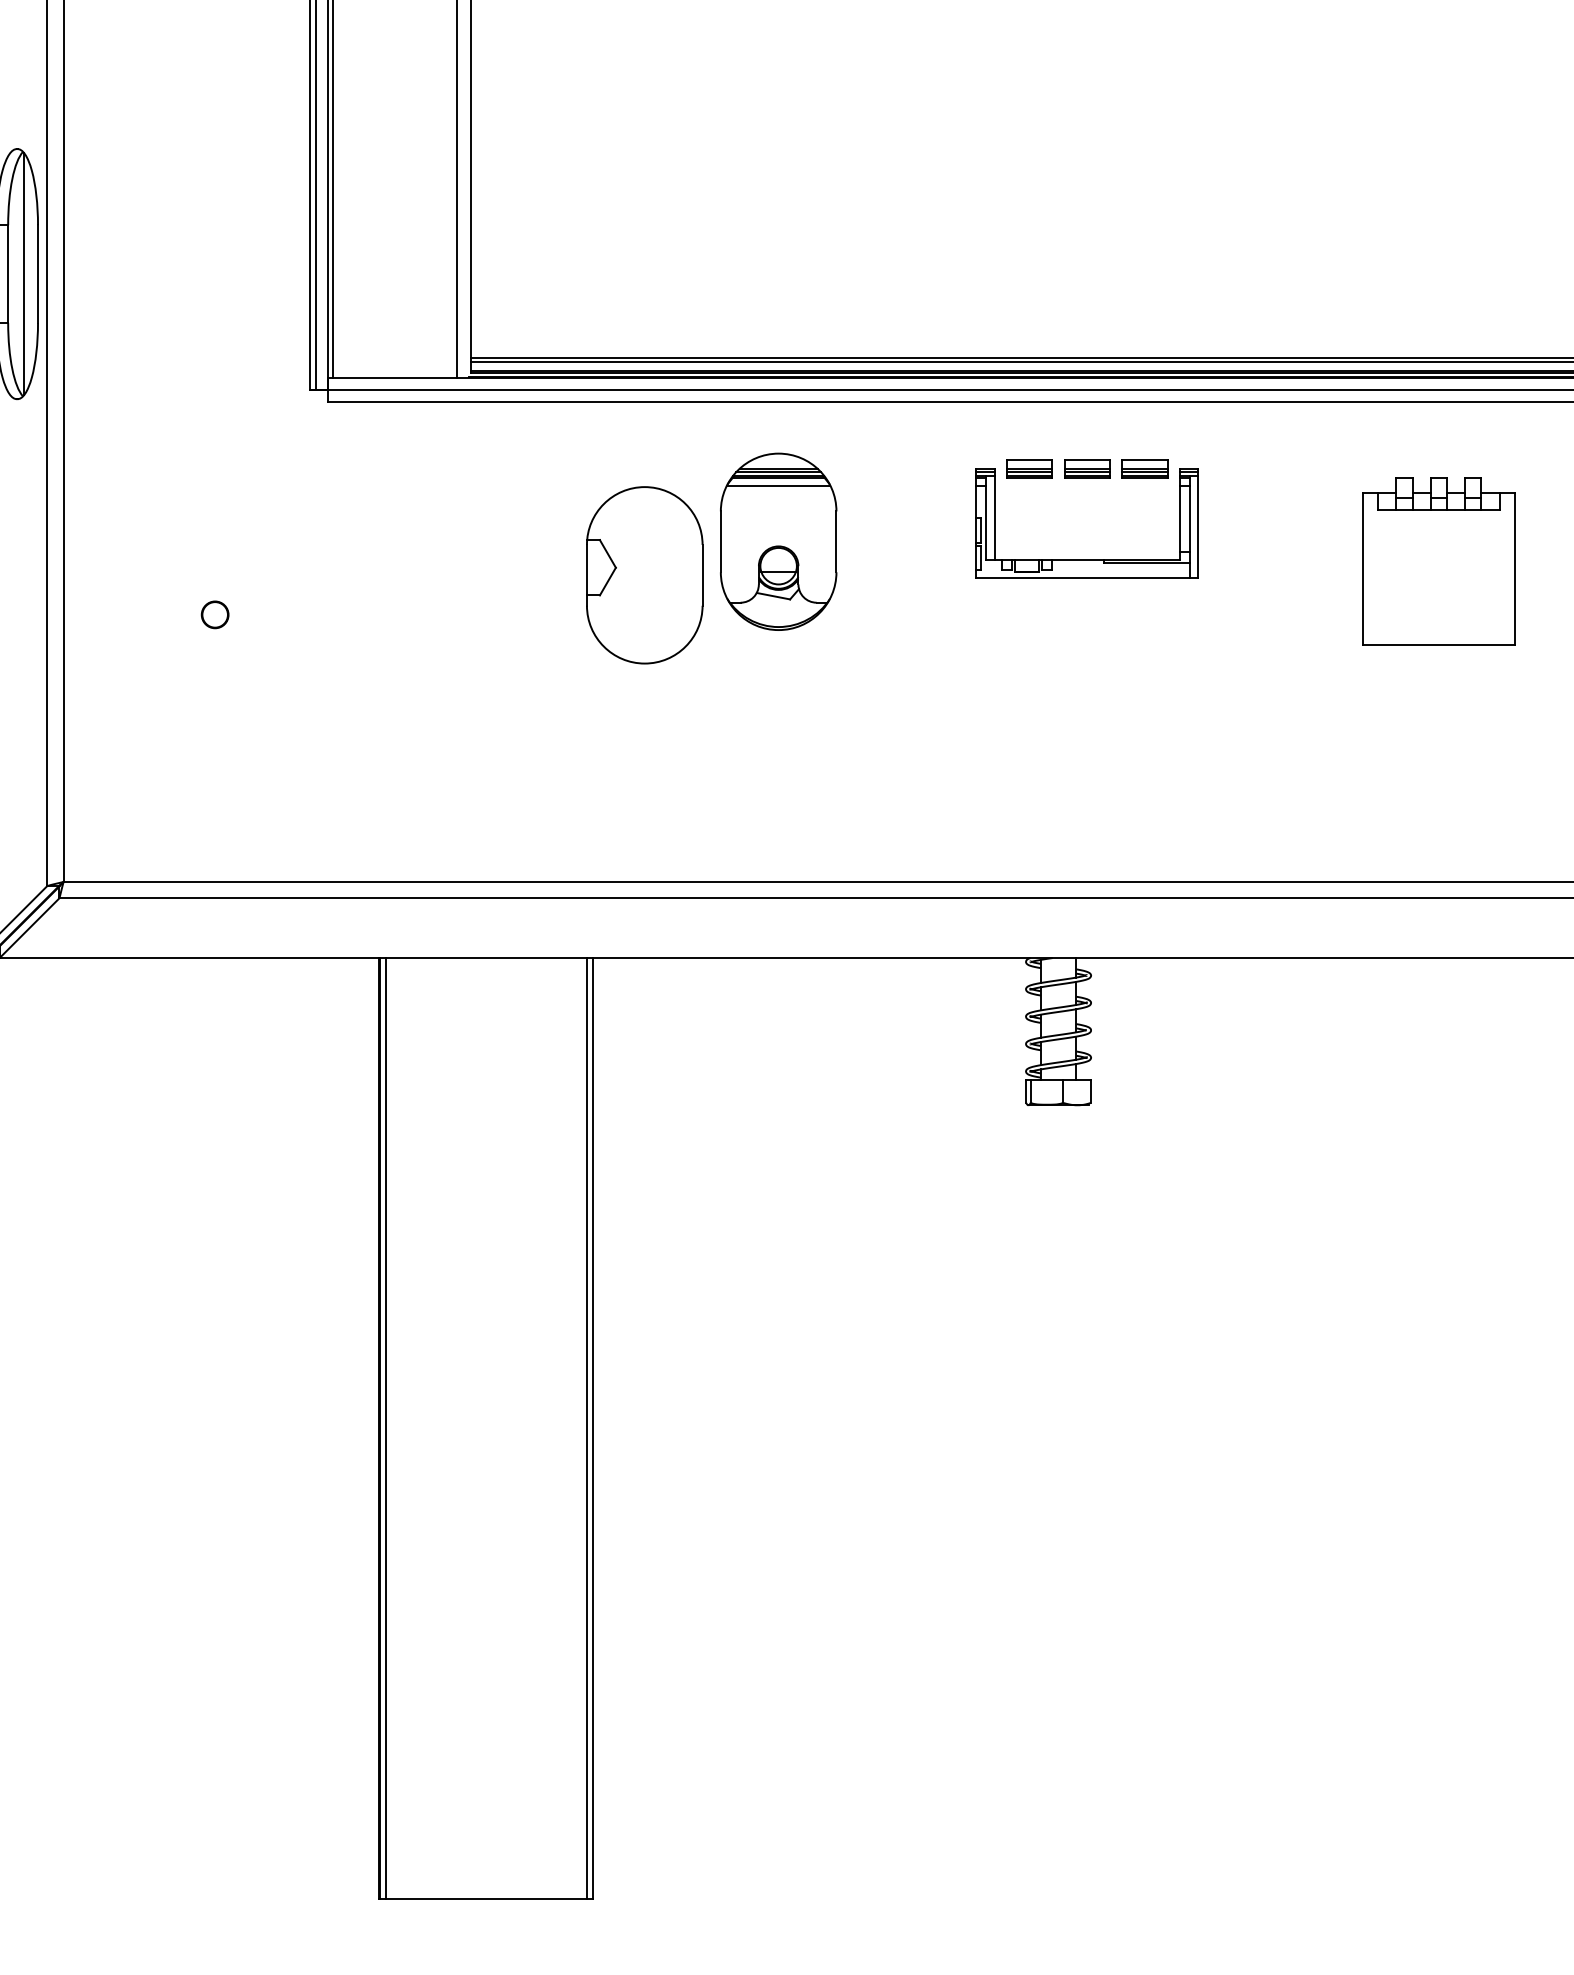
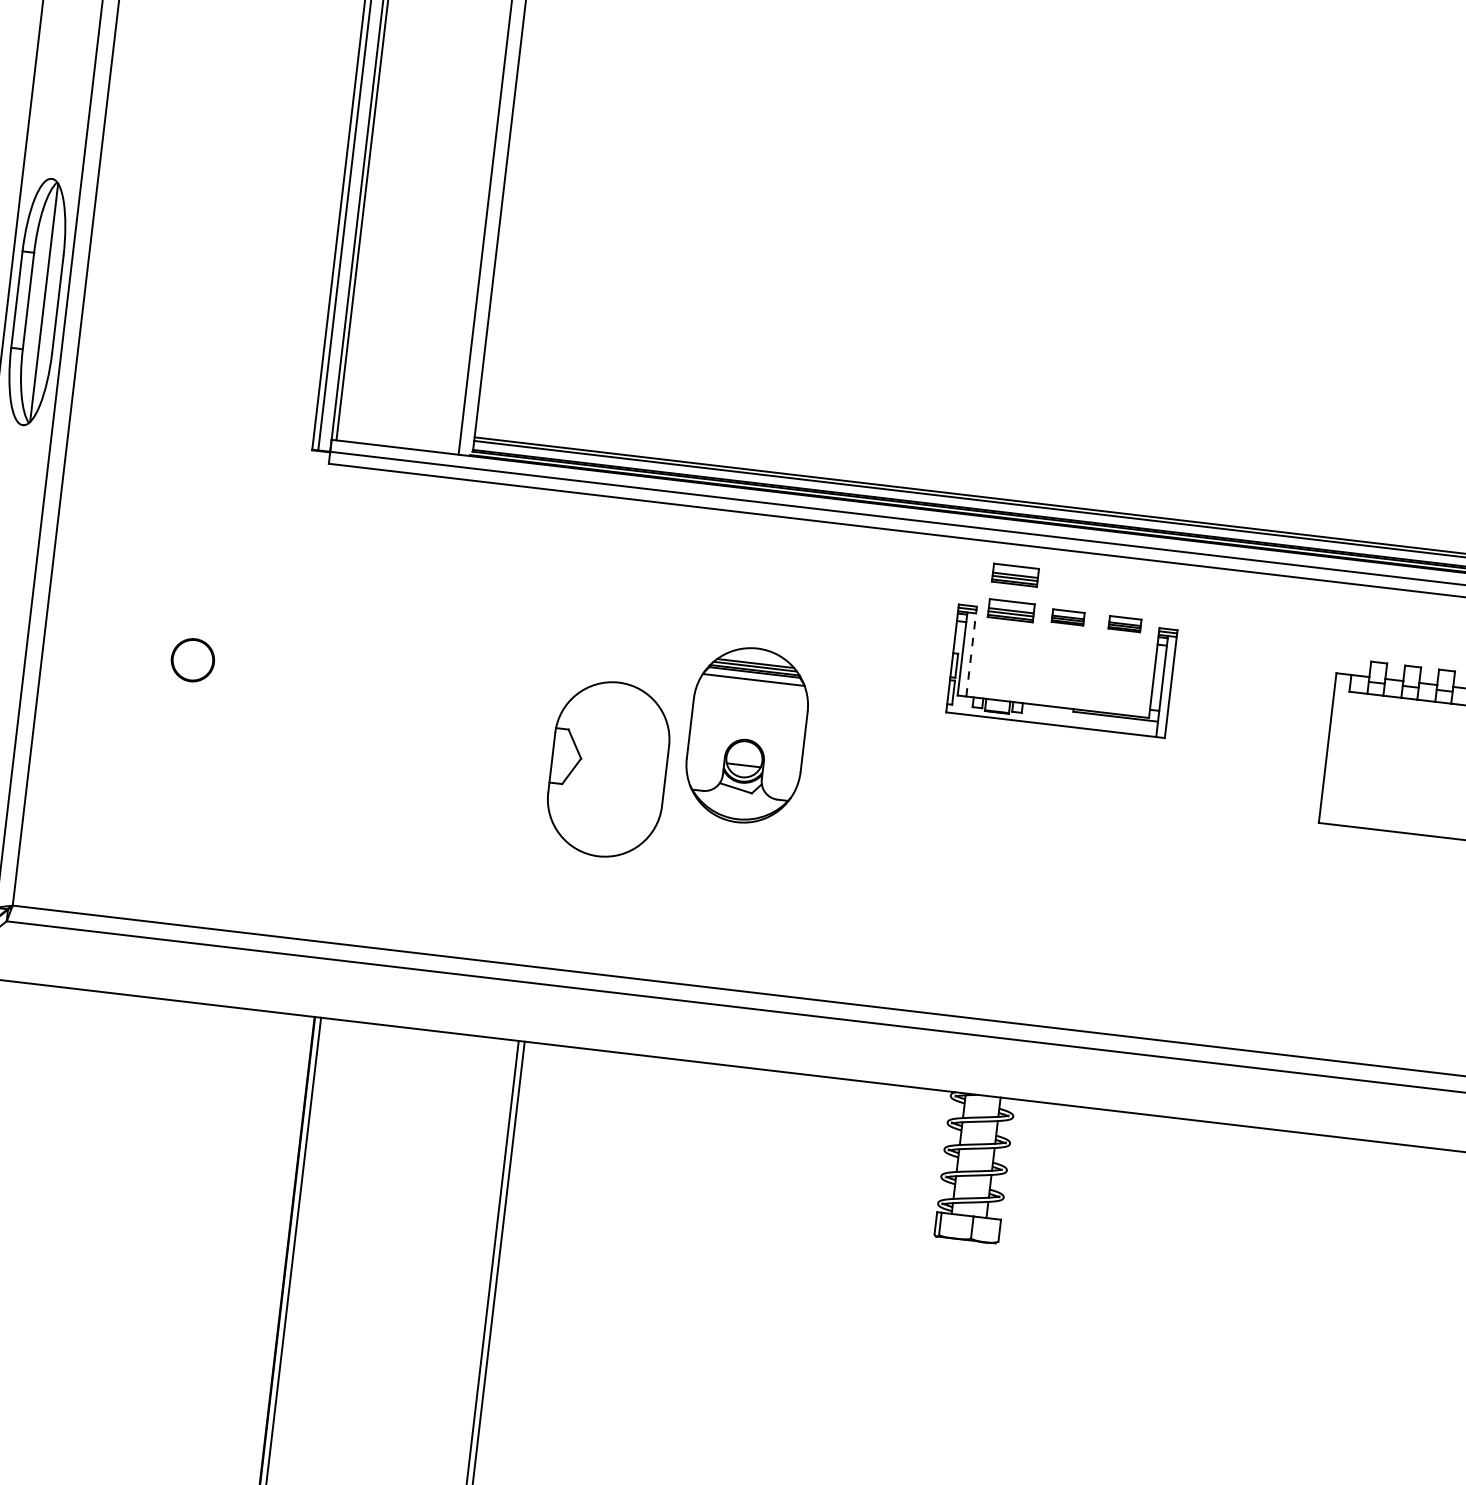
part: (1029, 432) -> (1015, 574), added
part: (1087, 468) -> (1068, 617), size x0.7
part: (1144, 468) -> (1124, 623), size x0.7
line: (994, 514) -> (971, 651), solid -> dashed
part: (778, 541) -> (747, 735), moved
part: (644, 575) -> (608, 769), moved
part: (214, 614) -> (192, 659), size x1.6

